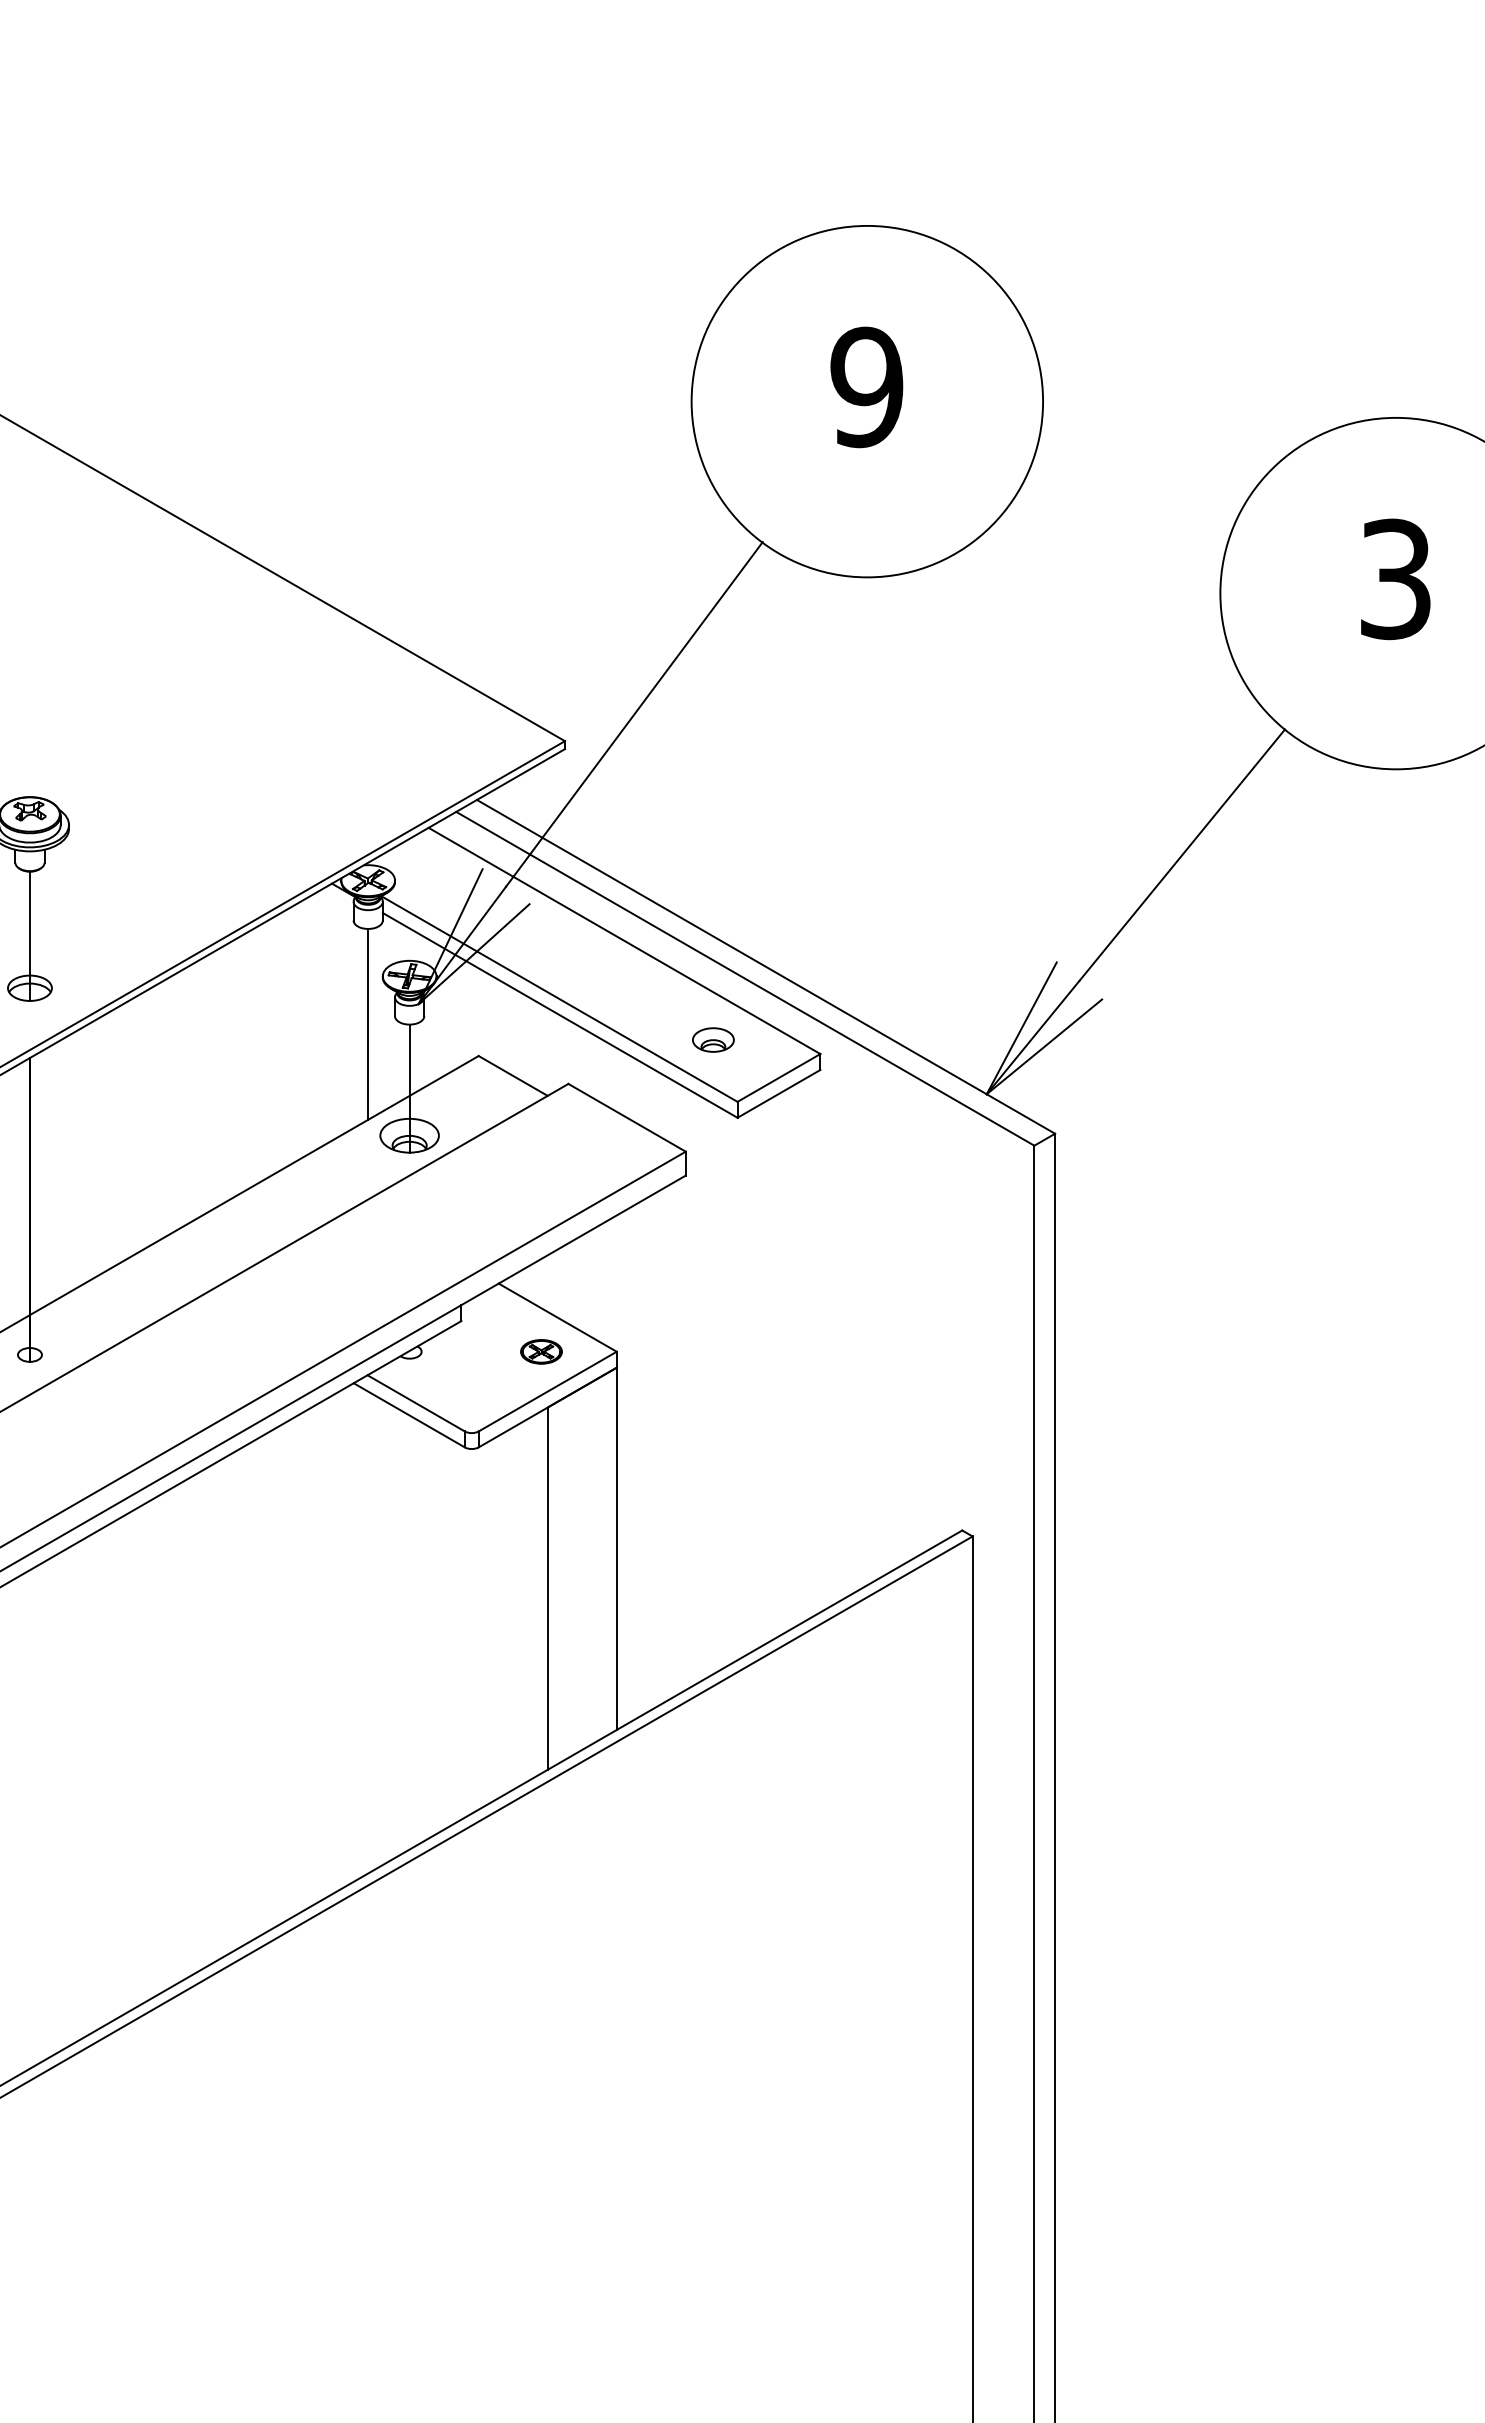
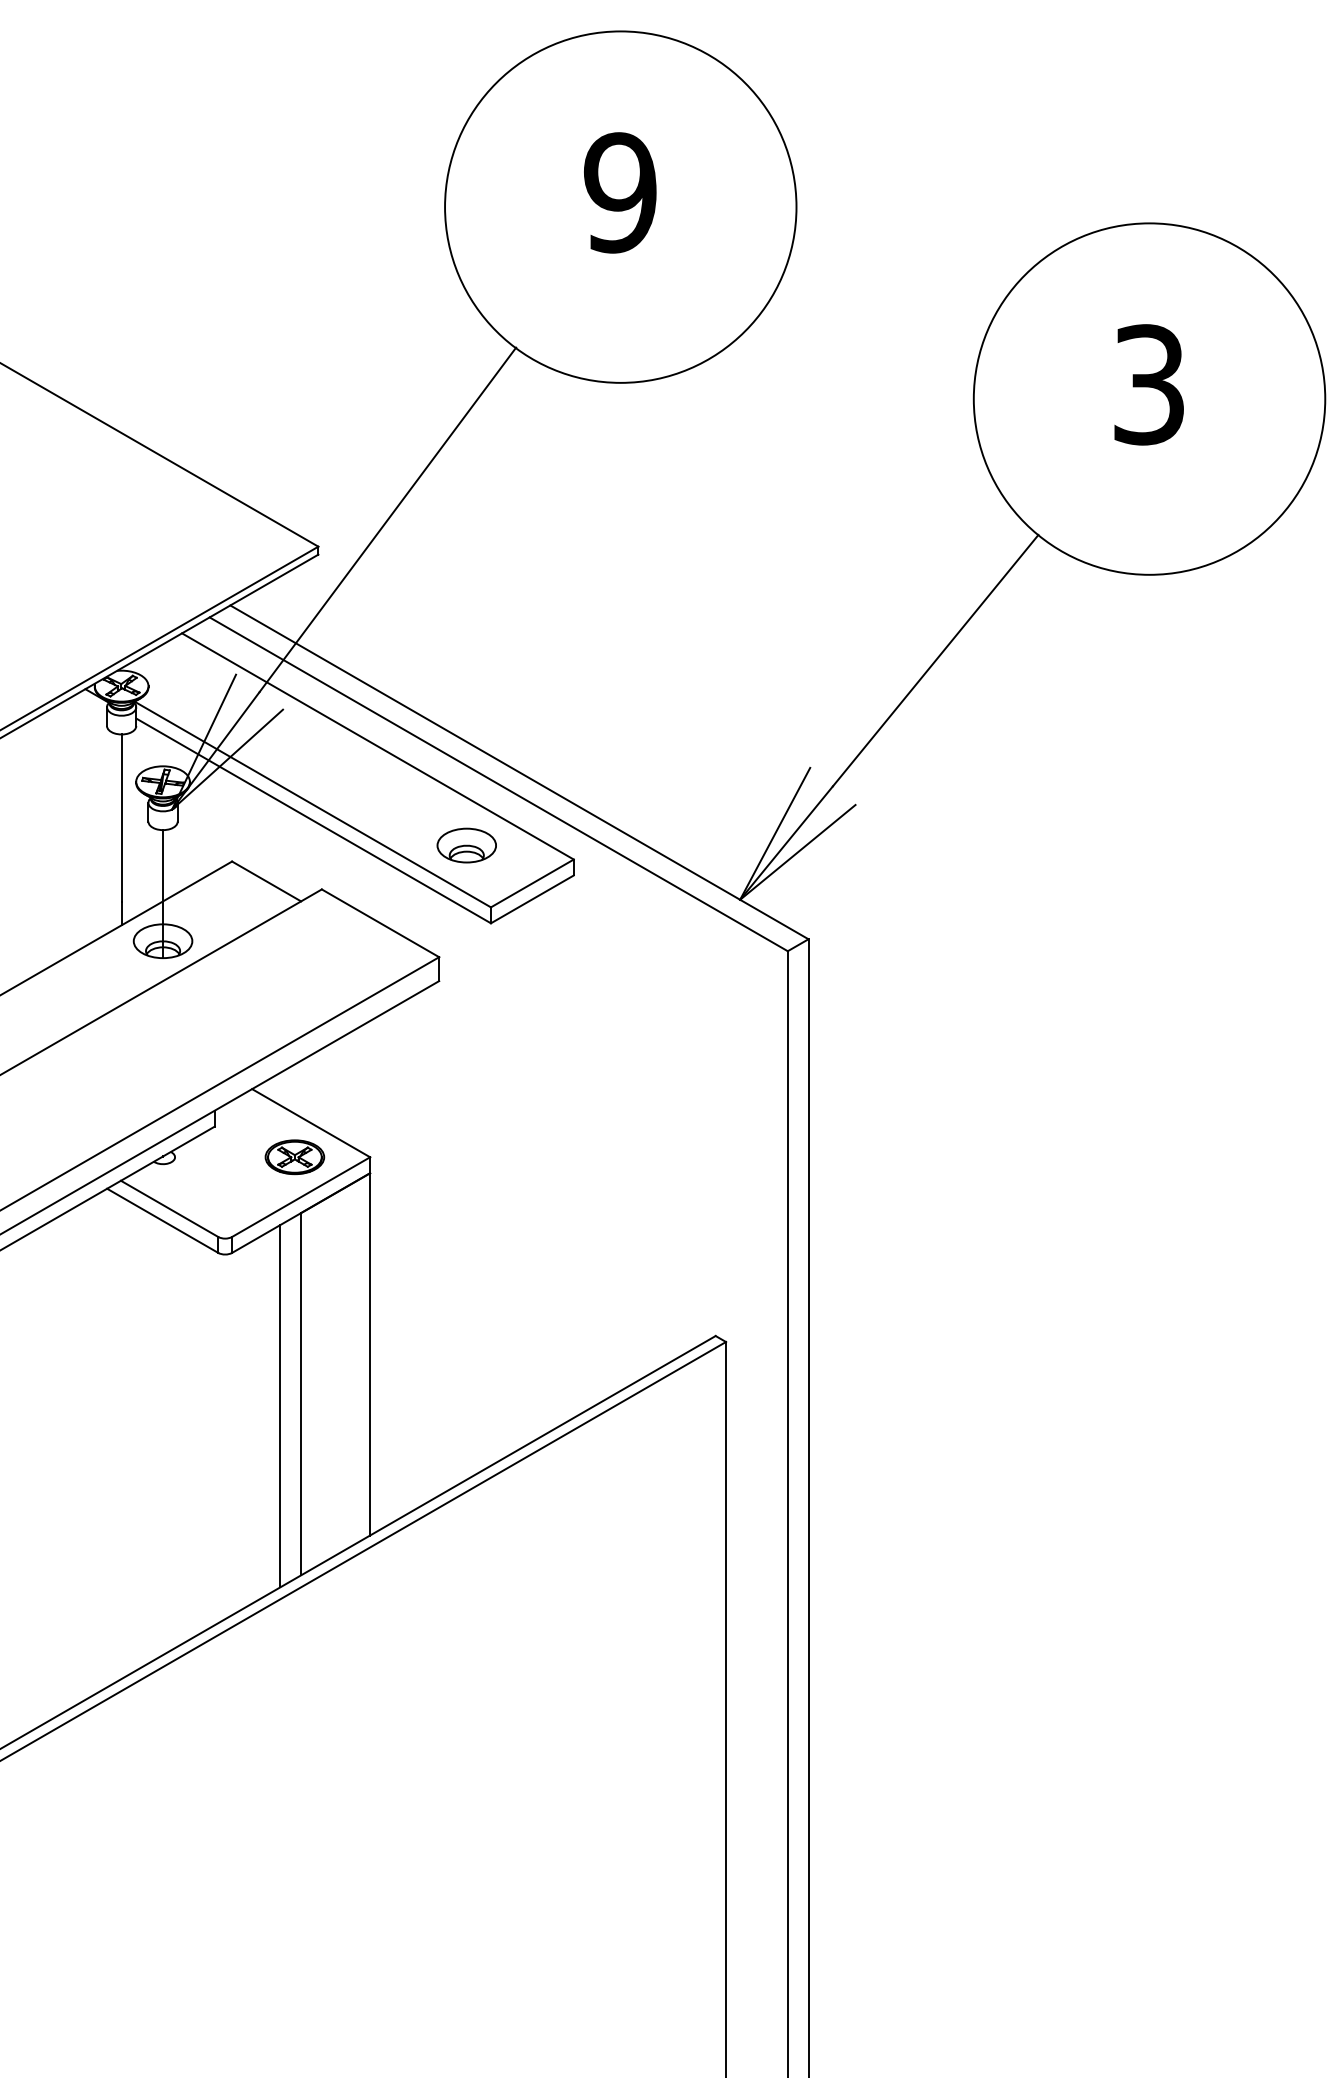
part: (713, 1039) -> (466, 845), size x1.43
part: (541, 1351) -> (294, 1157), size x1.43
line: (526, 1600) -> (279, 1406), added

